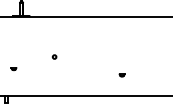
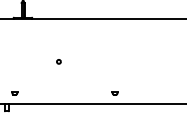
part: (13, 68) -> (14, 93), moved
part: (121, 75) -> (114, 93), moved

